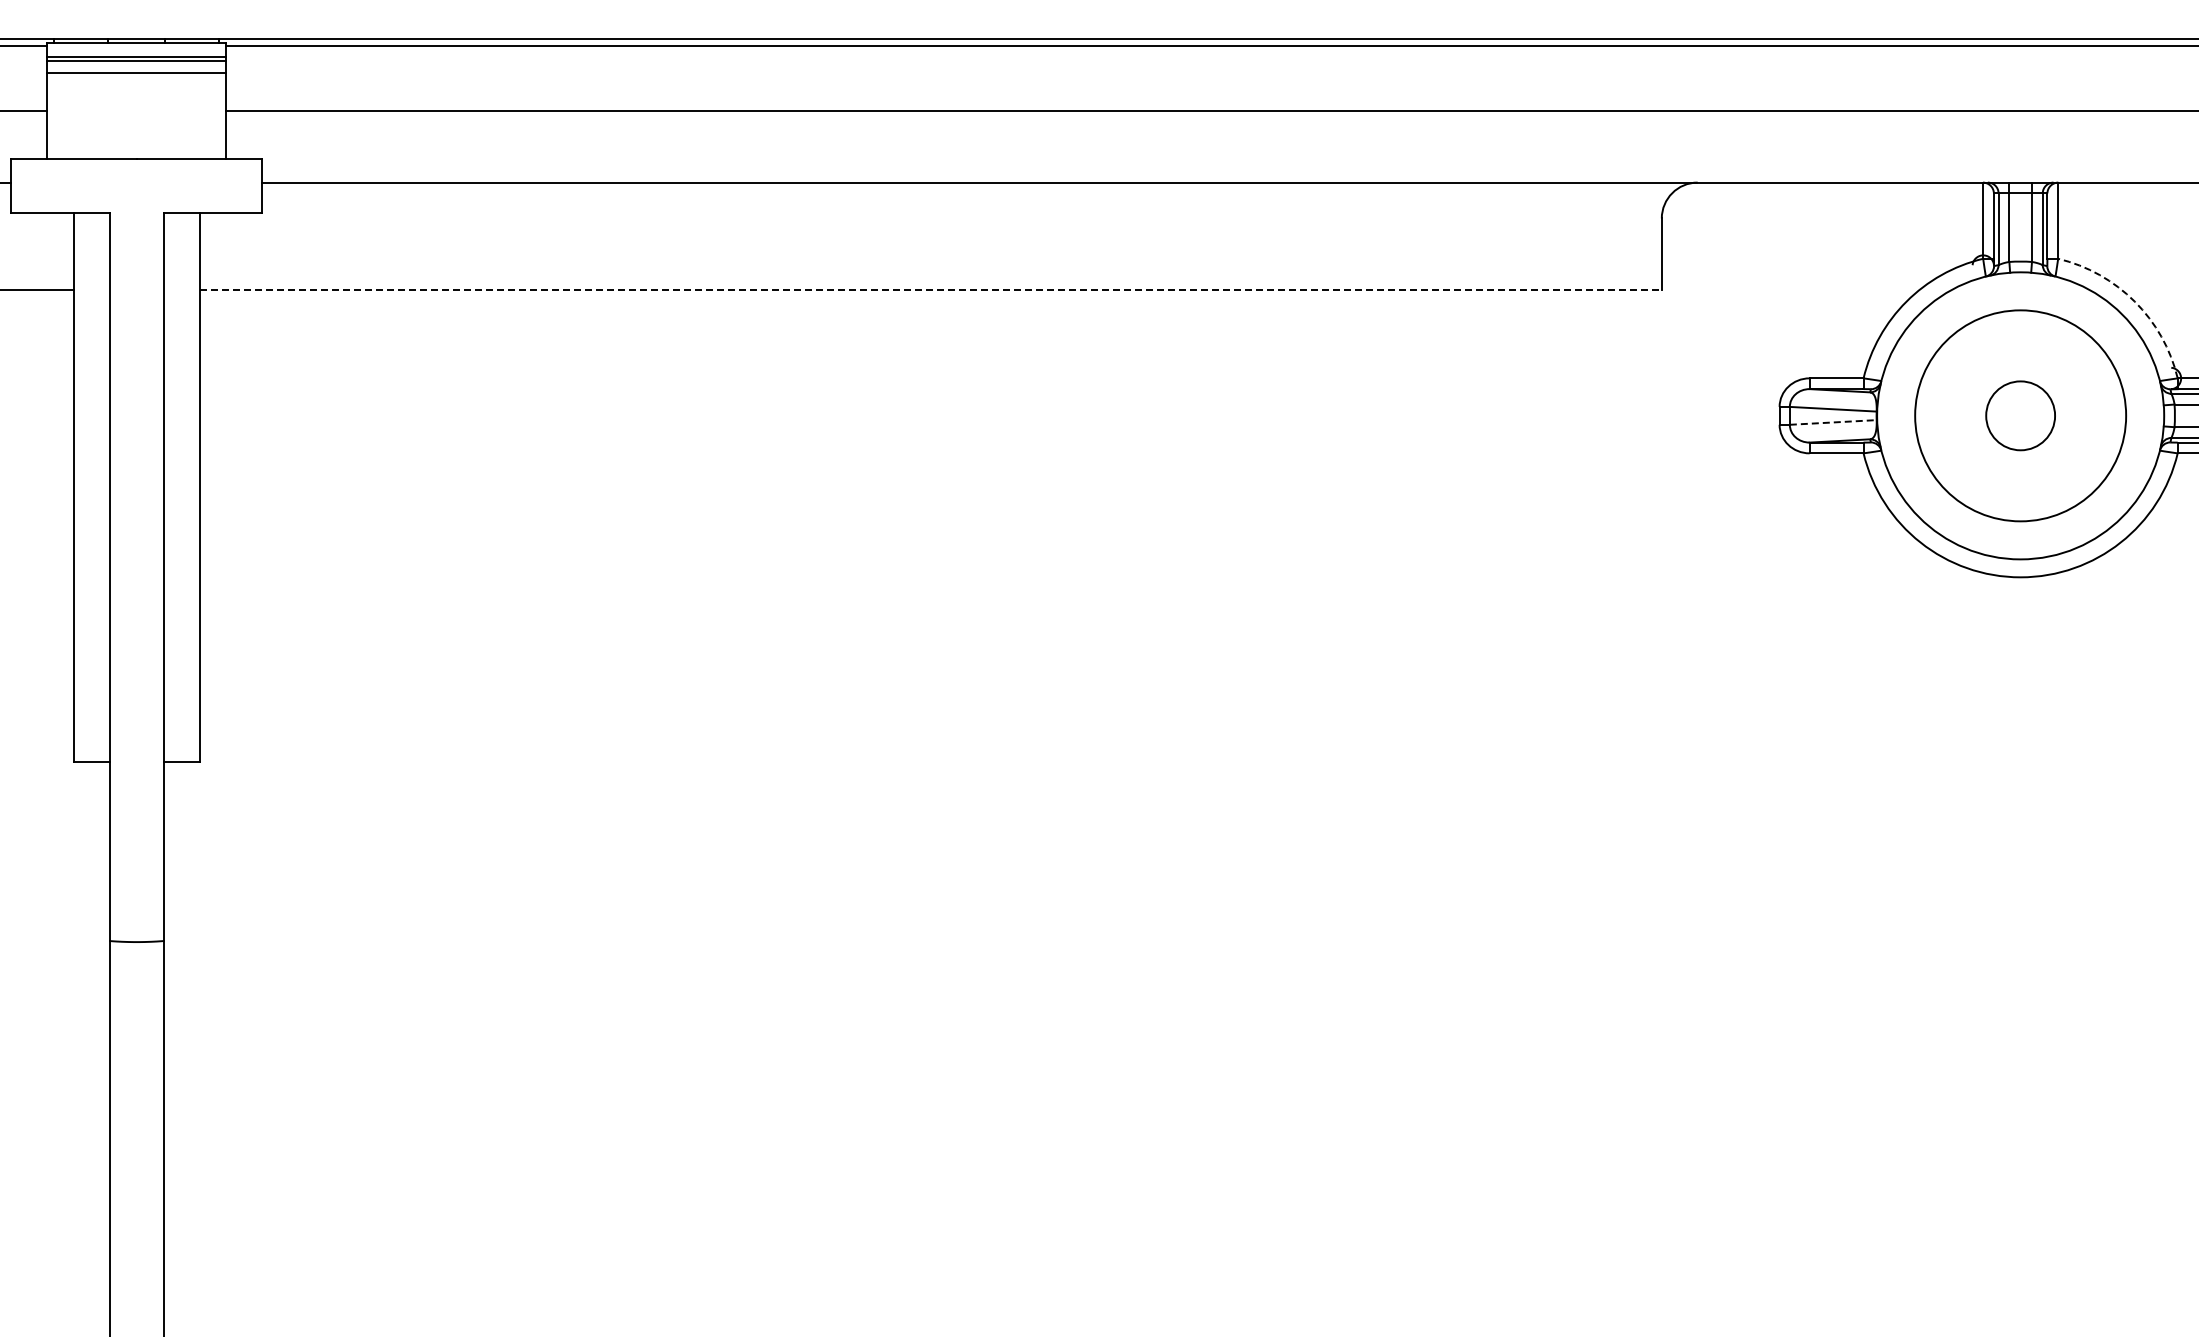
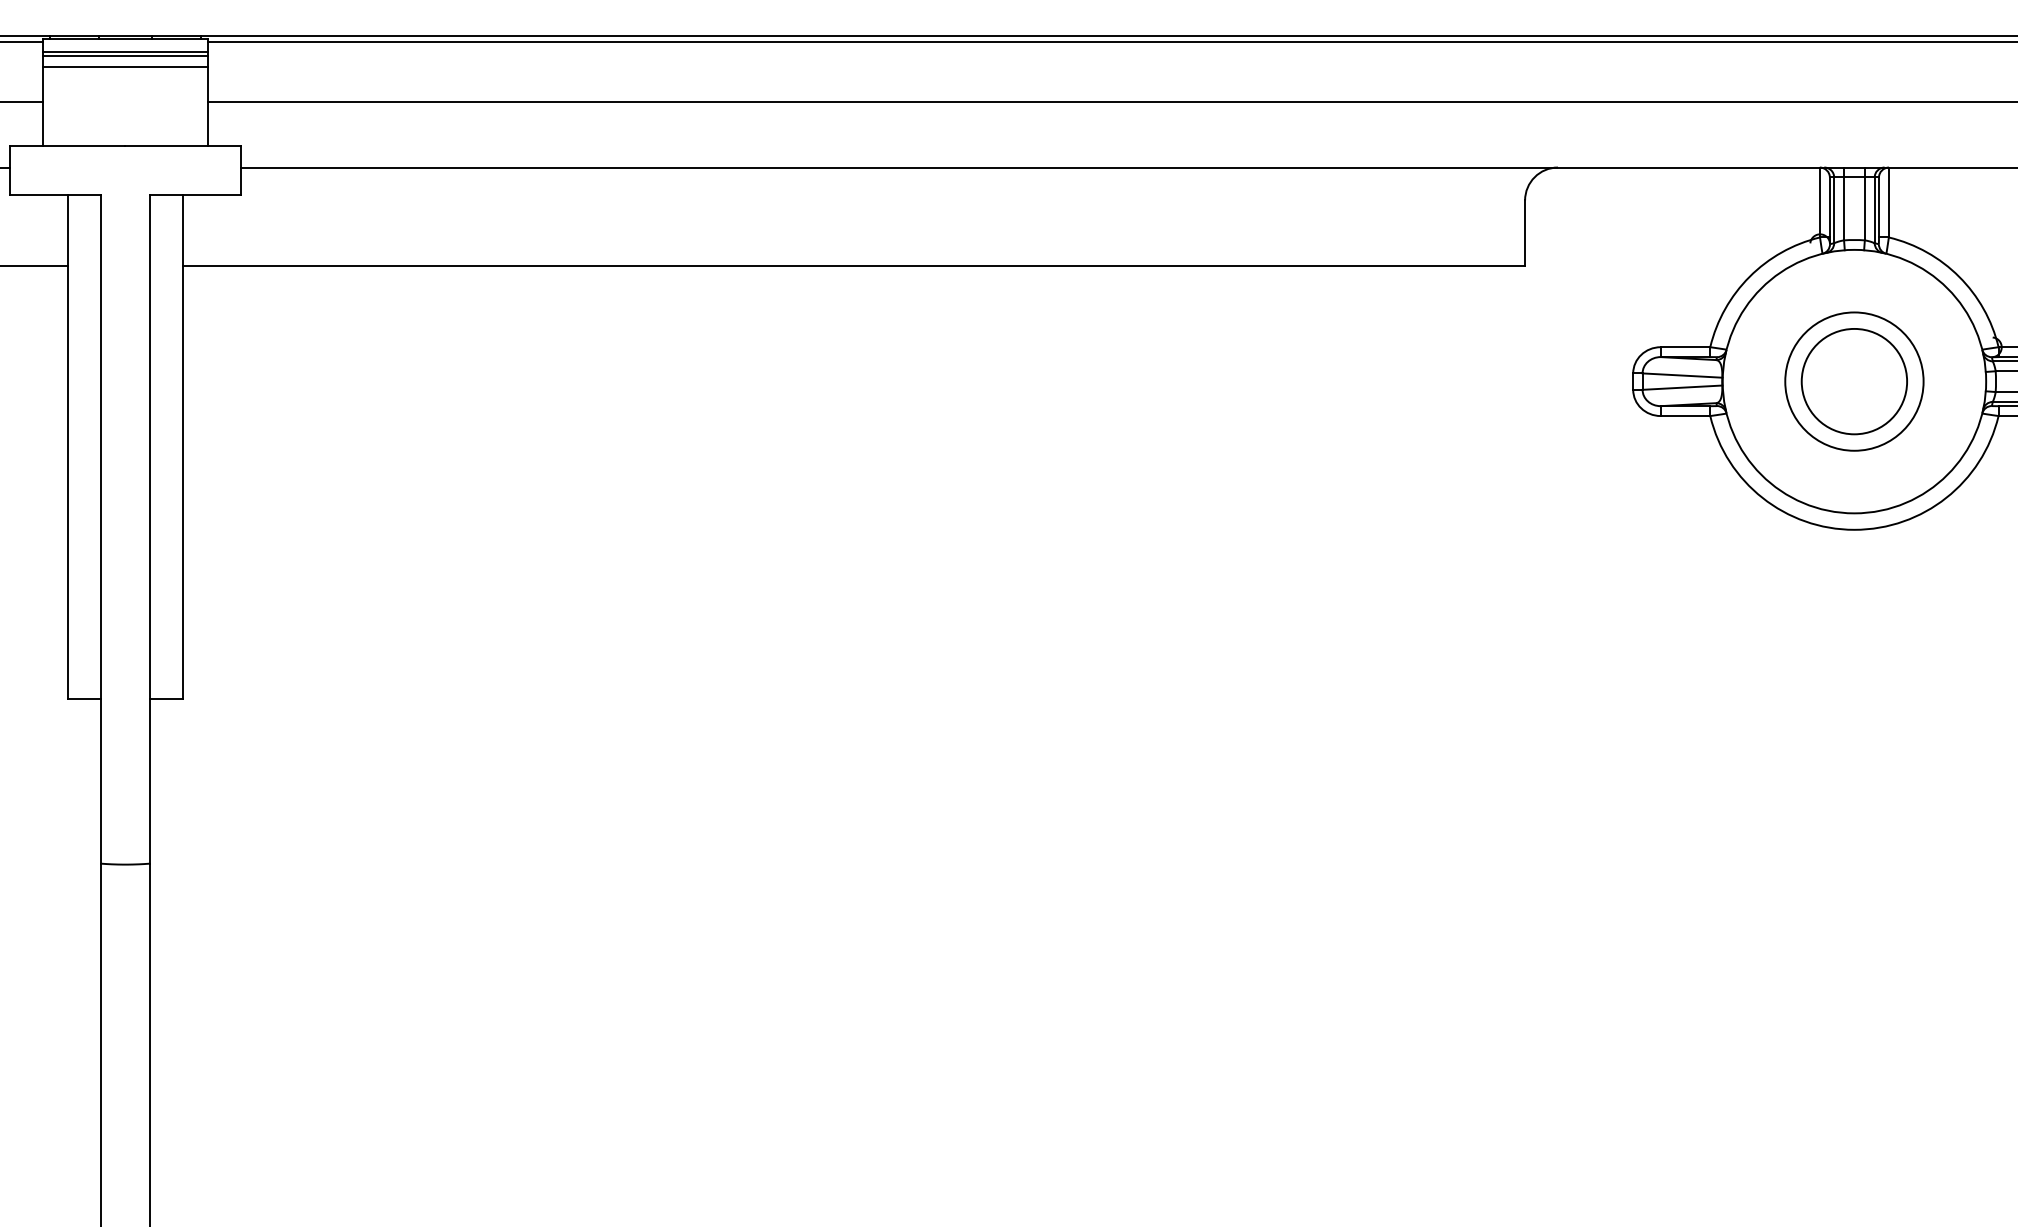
line: (931, 290) -> (854, 266), dashed -> solid
arc: (2134, 301) -> (1958, 276), dashed -> solid
circle: (2020, 415) -> (1854, 381), size x0.71
circle: (2020, 415) -> (1854, 381), size x1.67
line: (1833, 422) -> (1682, 387), dashed -> solid

